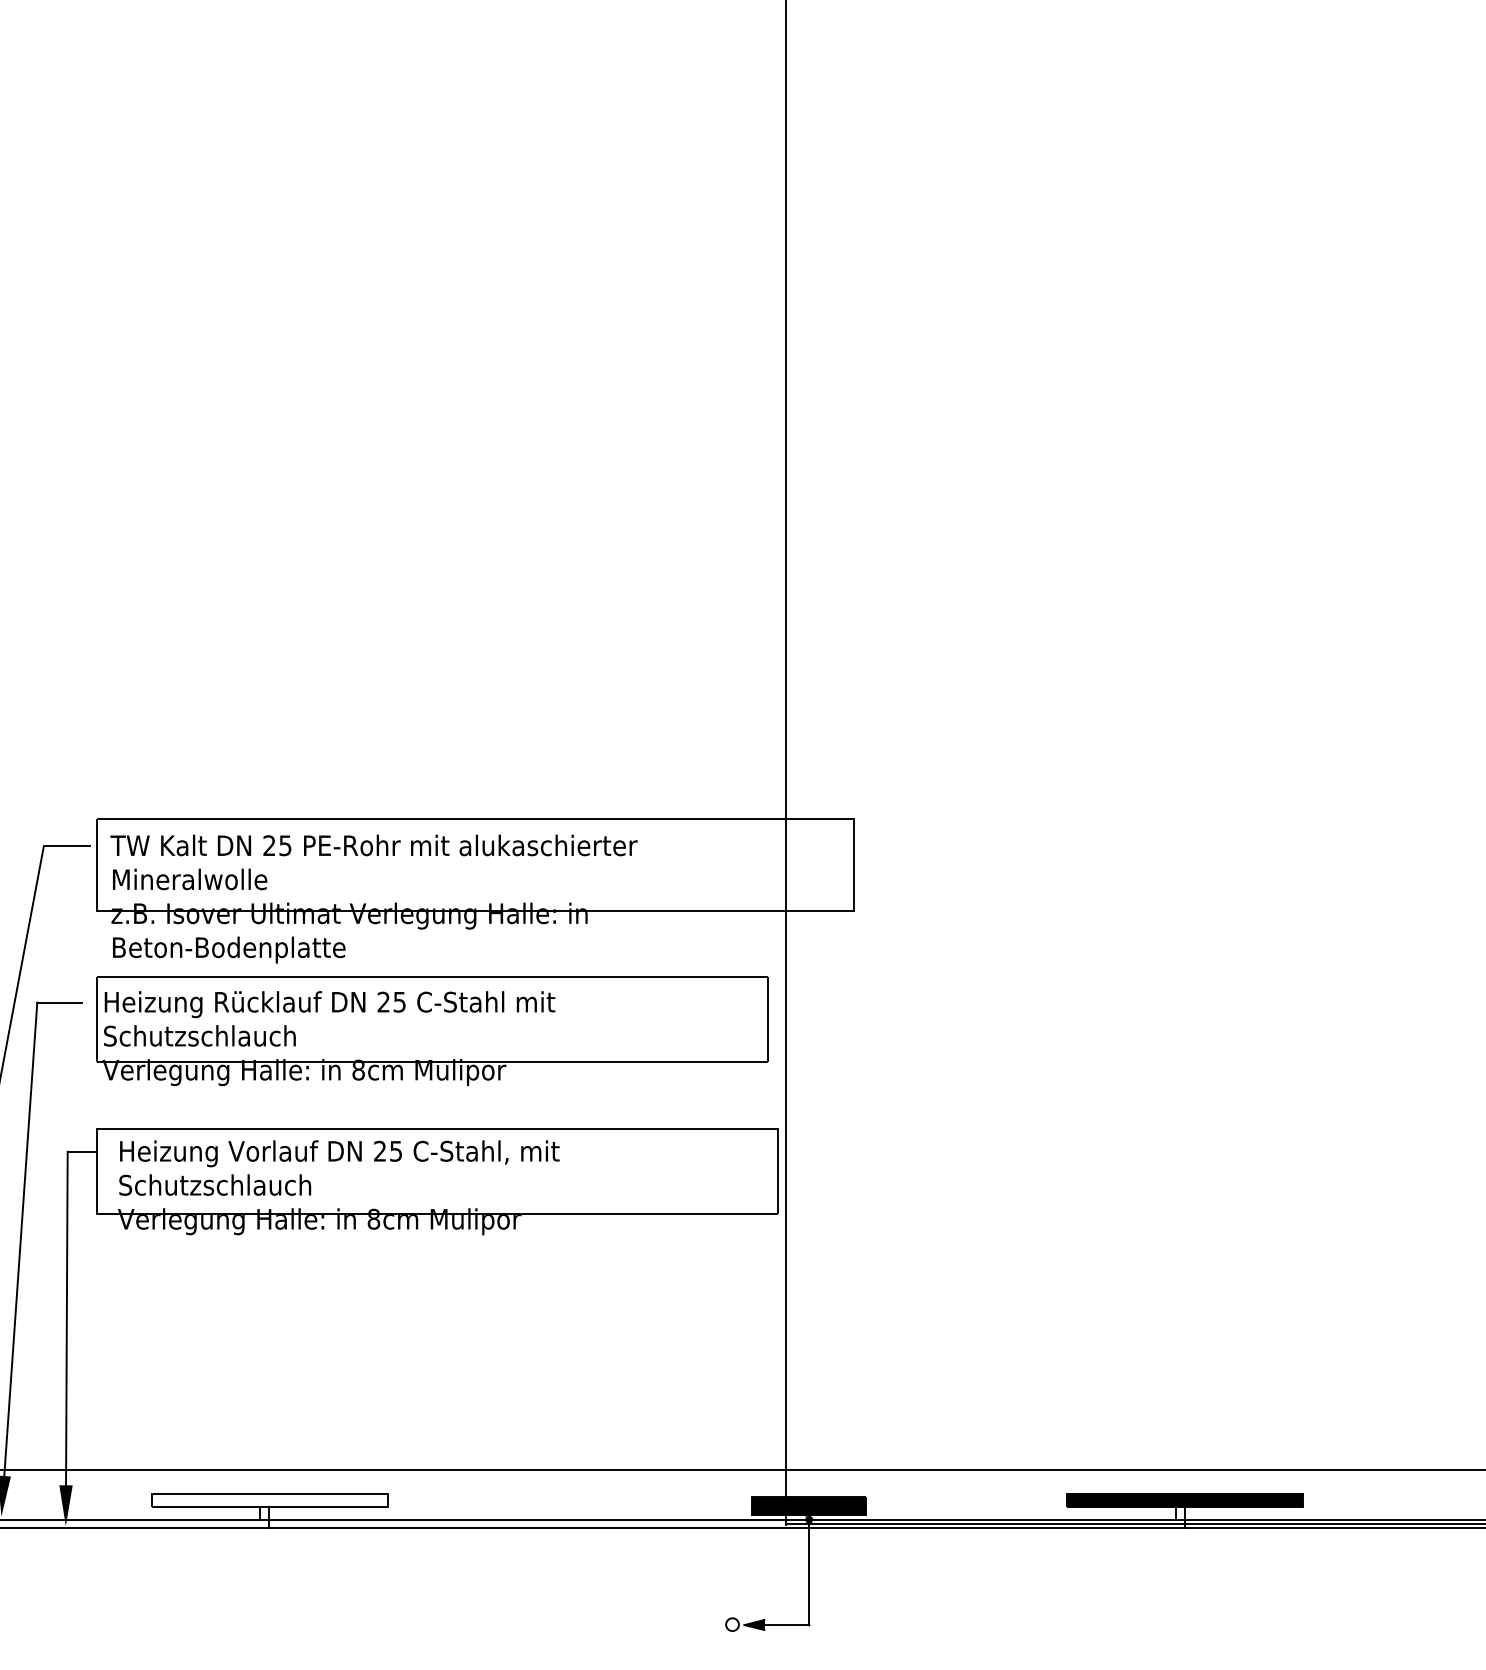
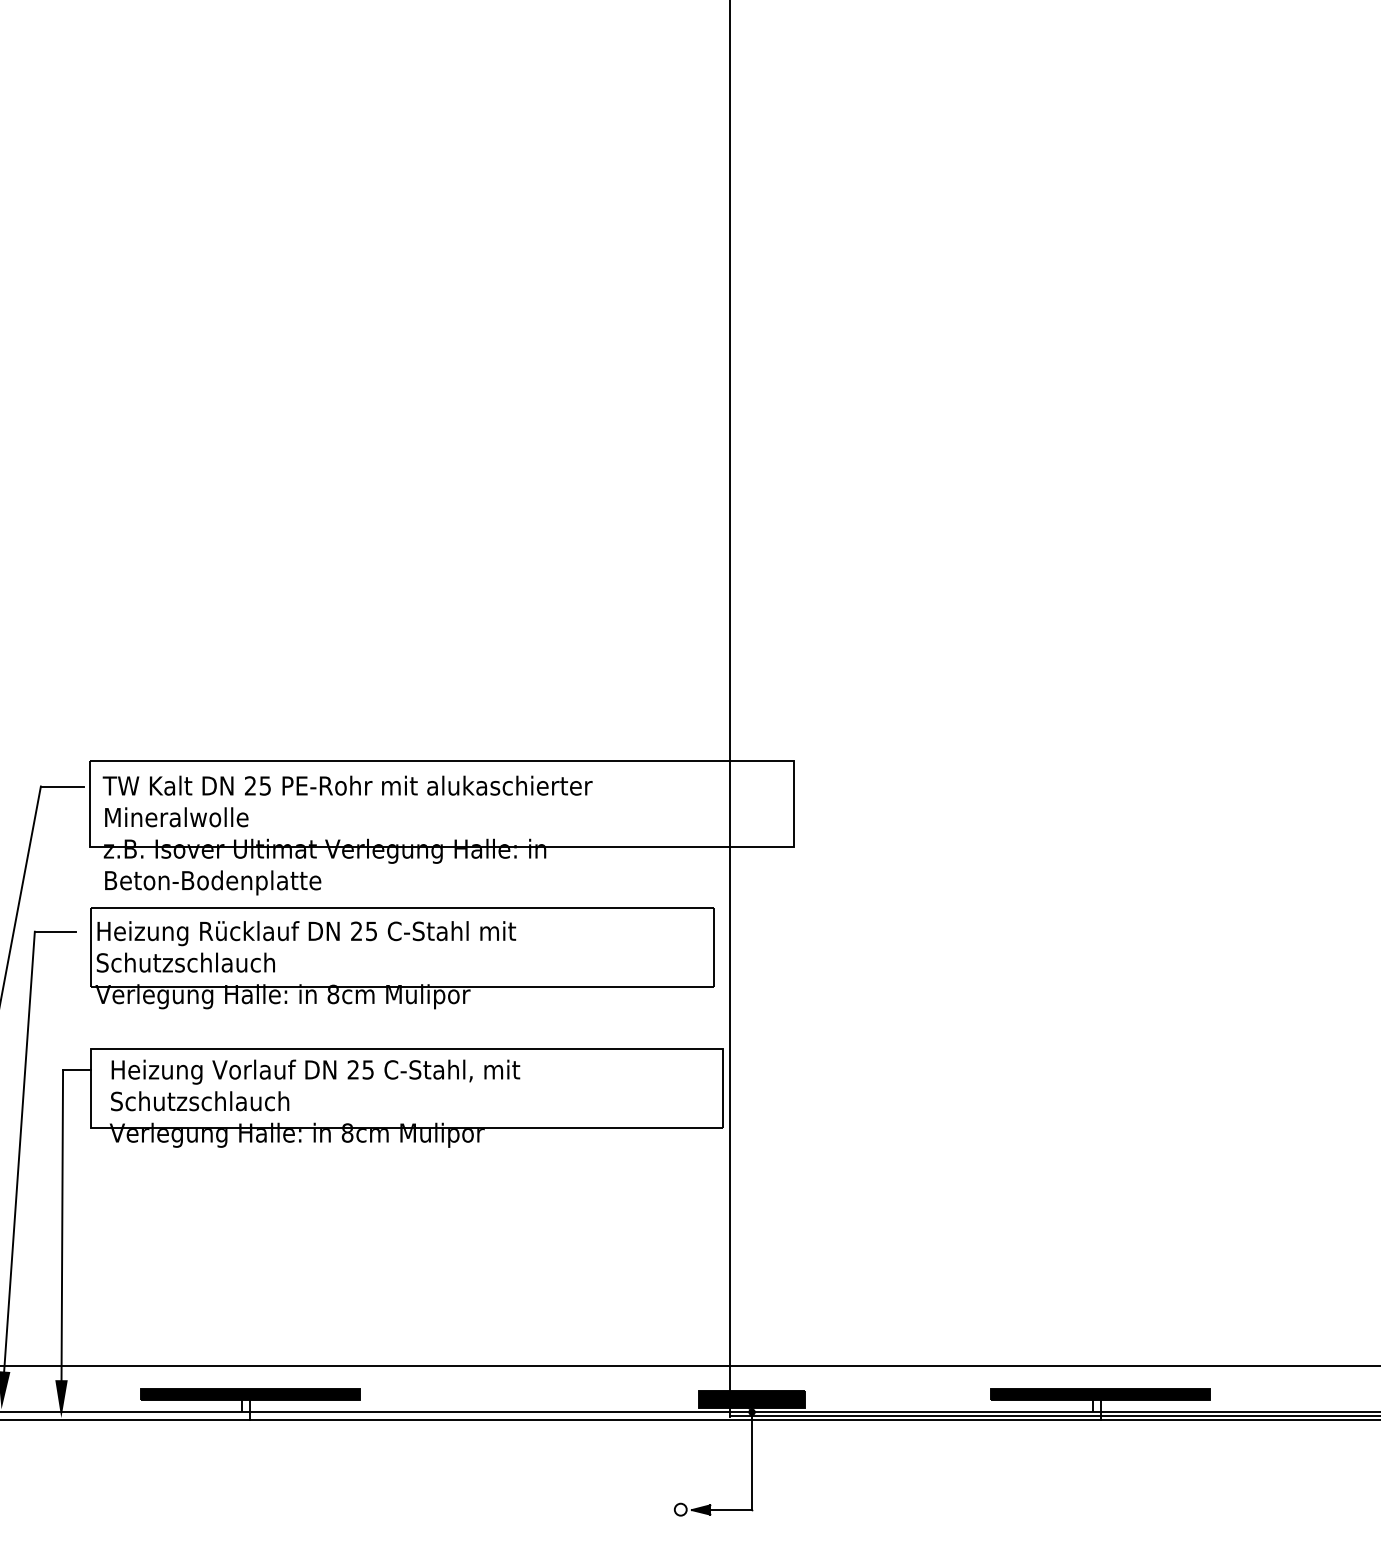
fill: (269, 1500) -> (250, 1394), added

